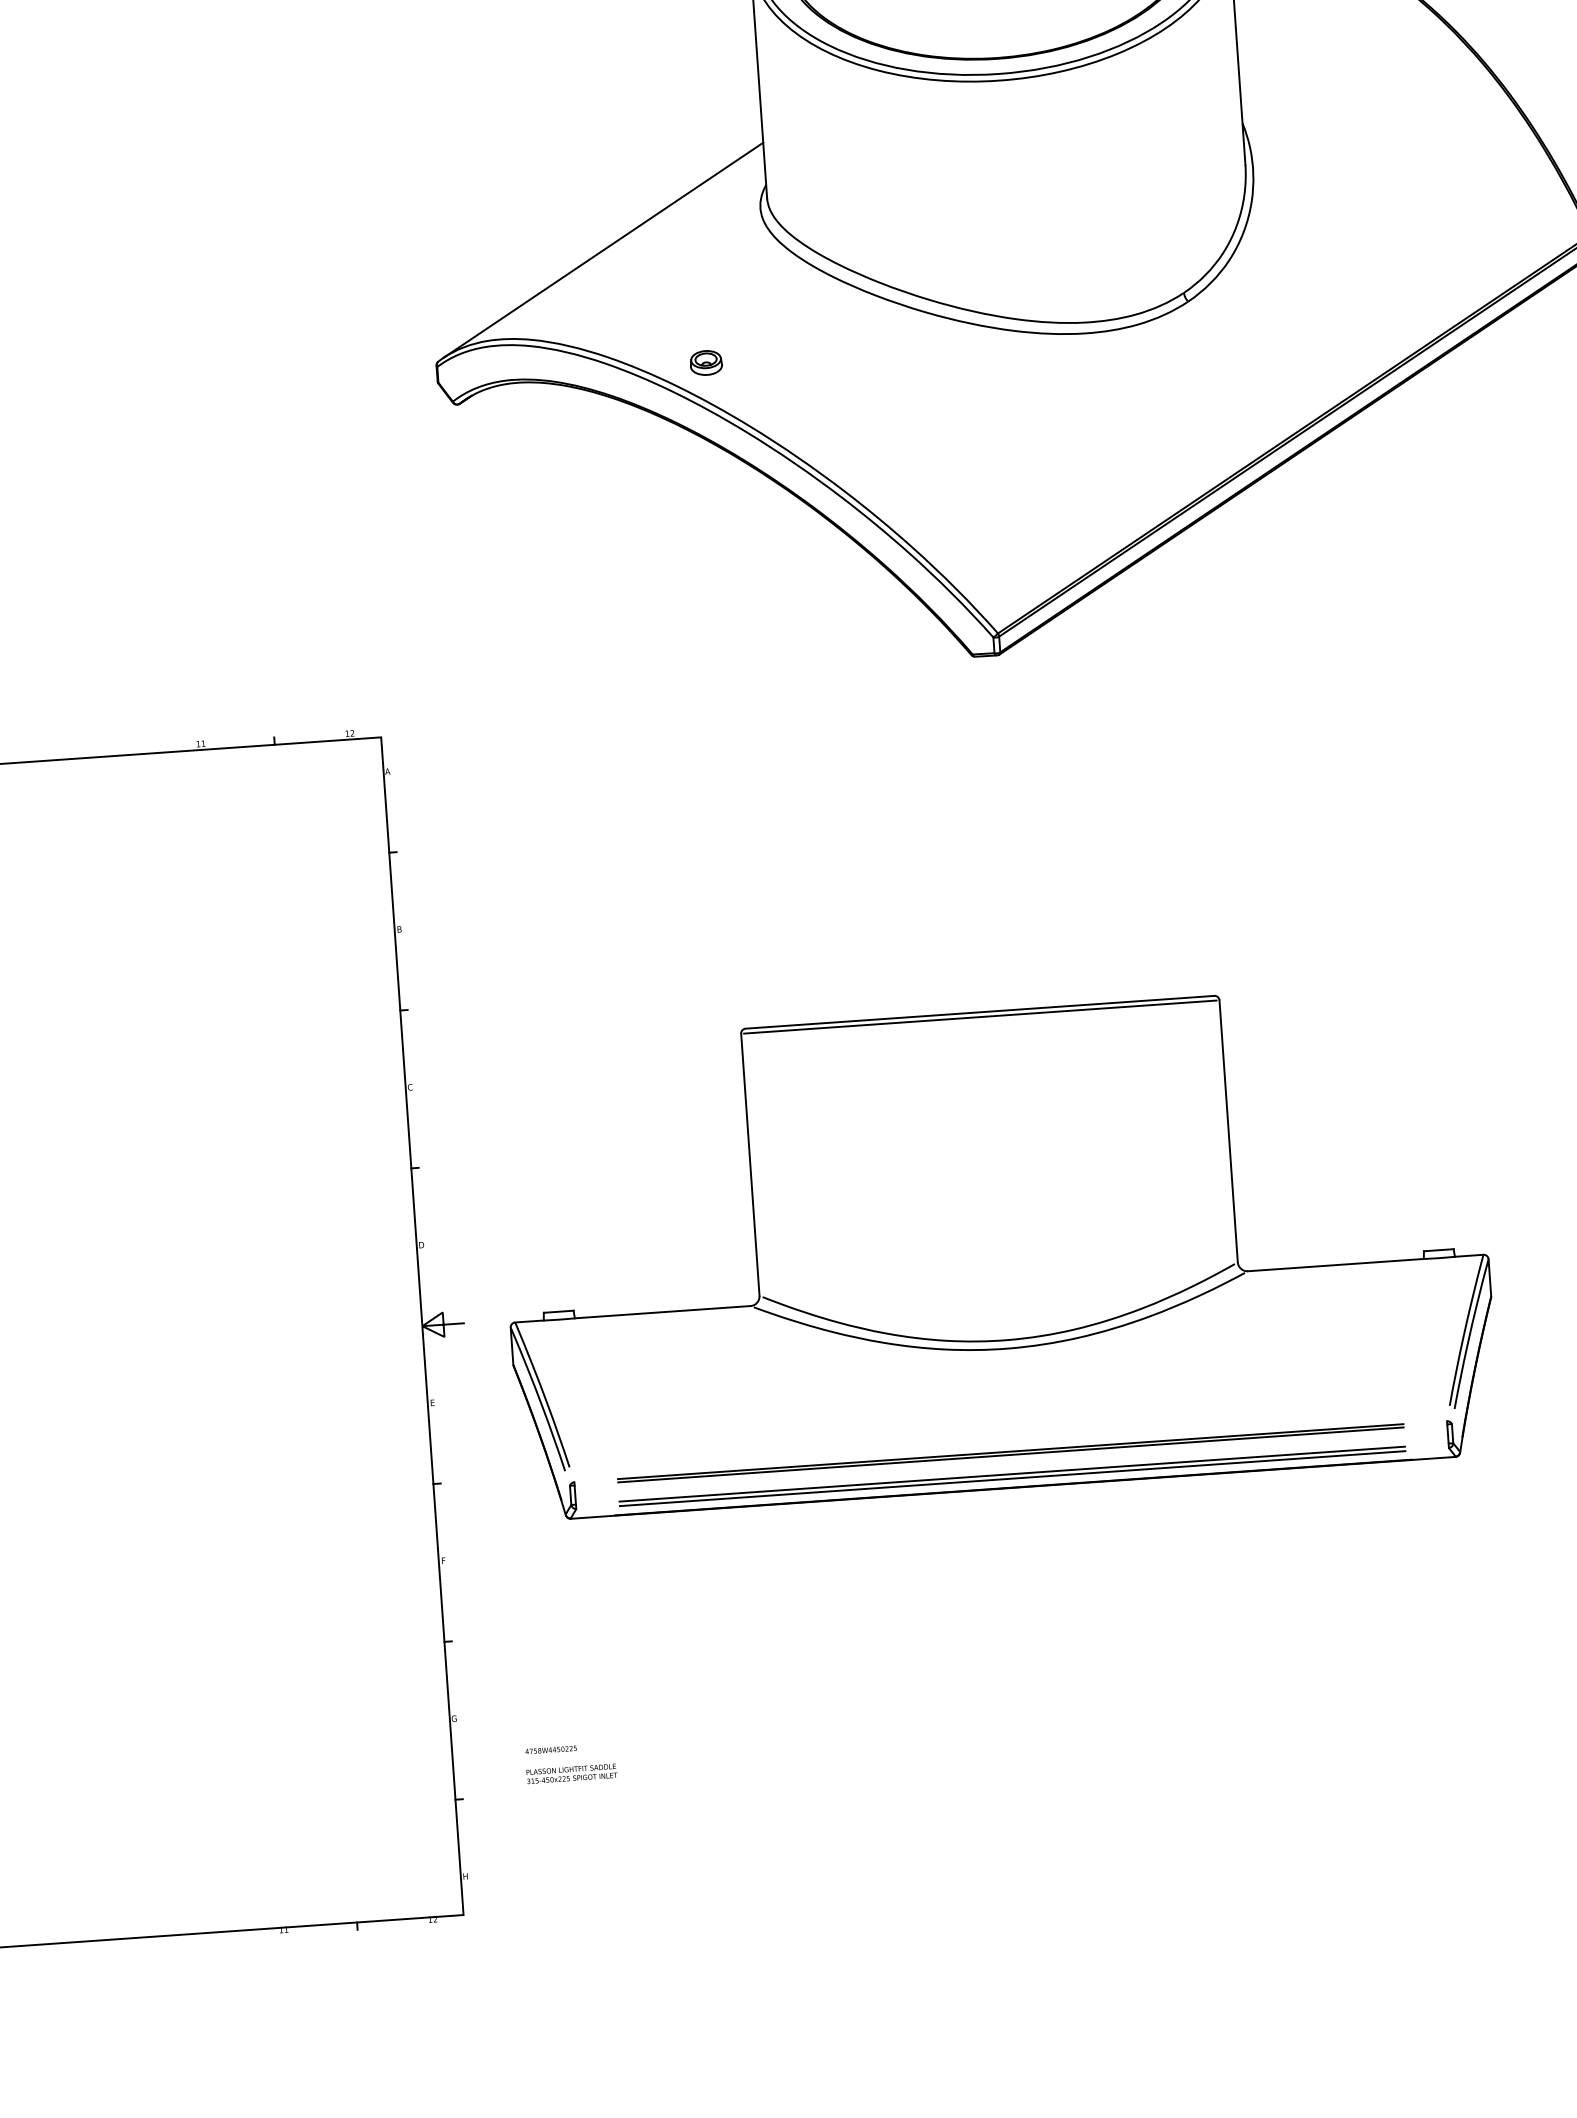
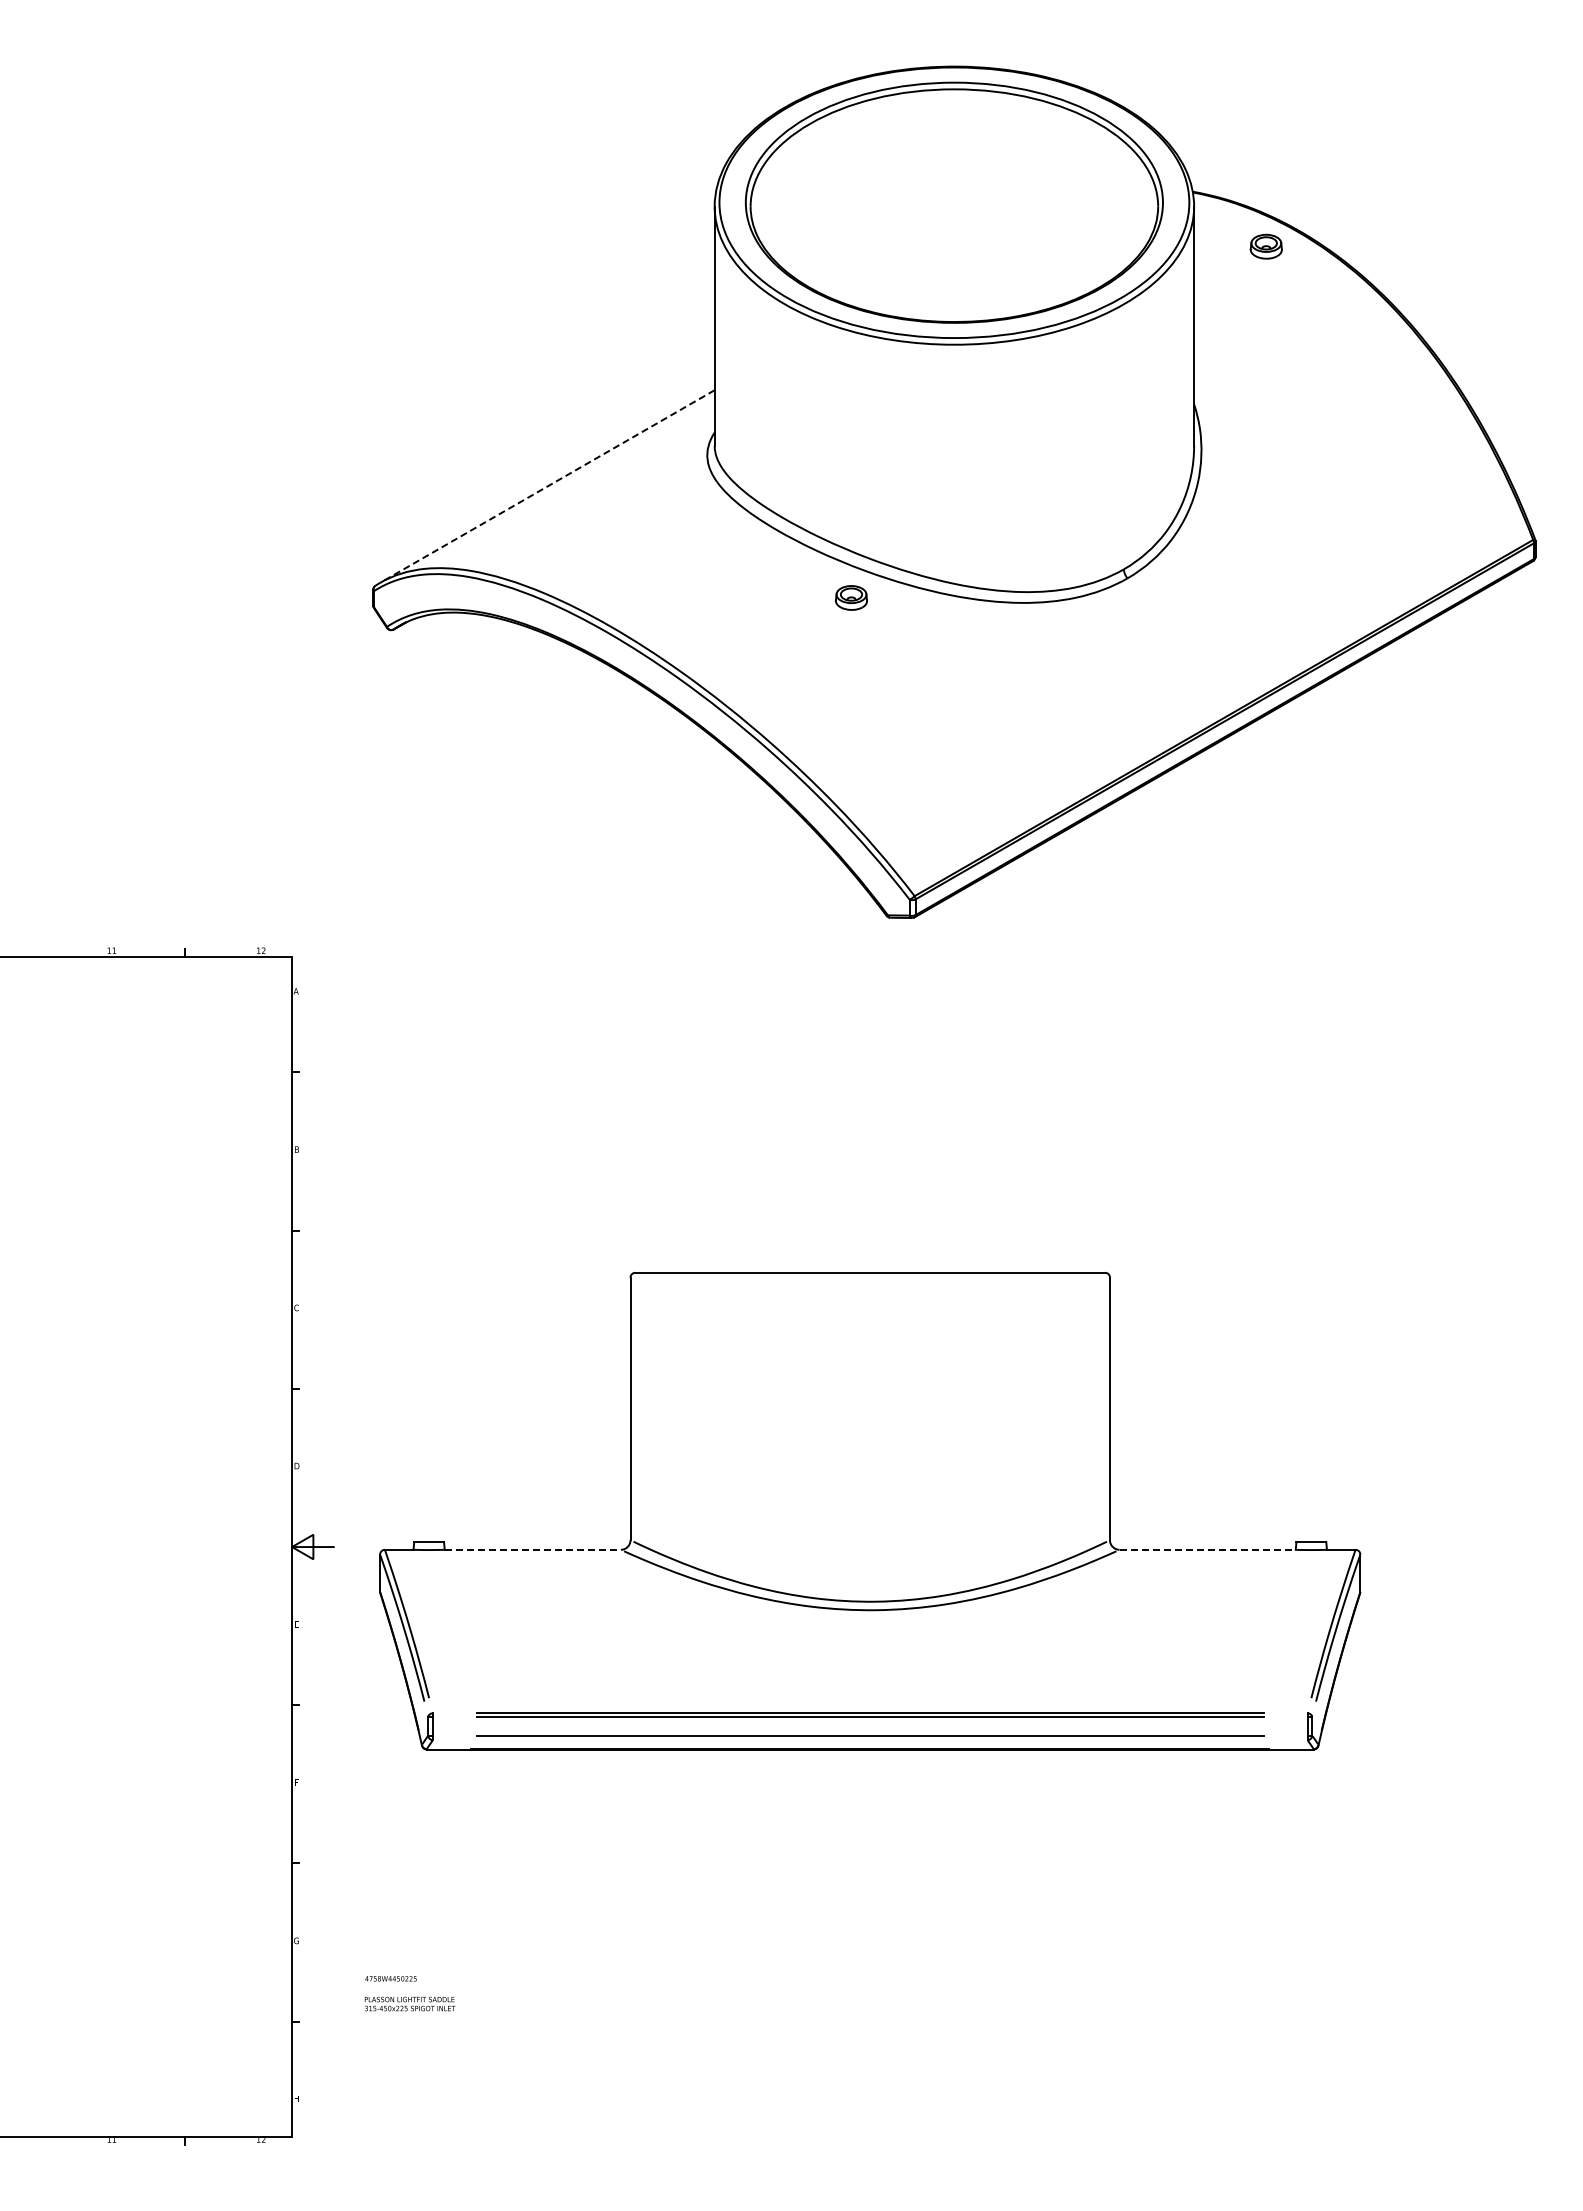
line: (603, 250) -> (547, 486), solid -> dashed
part: (706, 362) -> (851, 597), moved
line: (980, 1016) -> (870, 1277), removed
line: (1336, 1264) -> (1208, 1549), solid -> dashed
line: (663, 1311) -> (533, 1549), solid -> dashed
line: (1011, 1478) -> (869, 1740), removed

